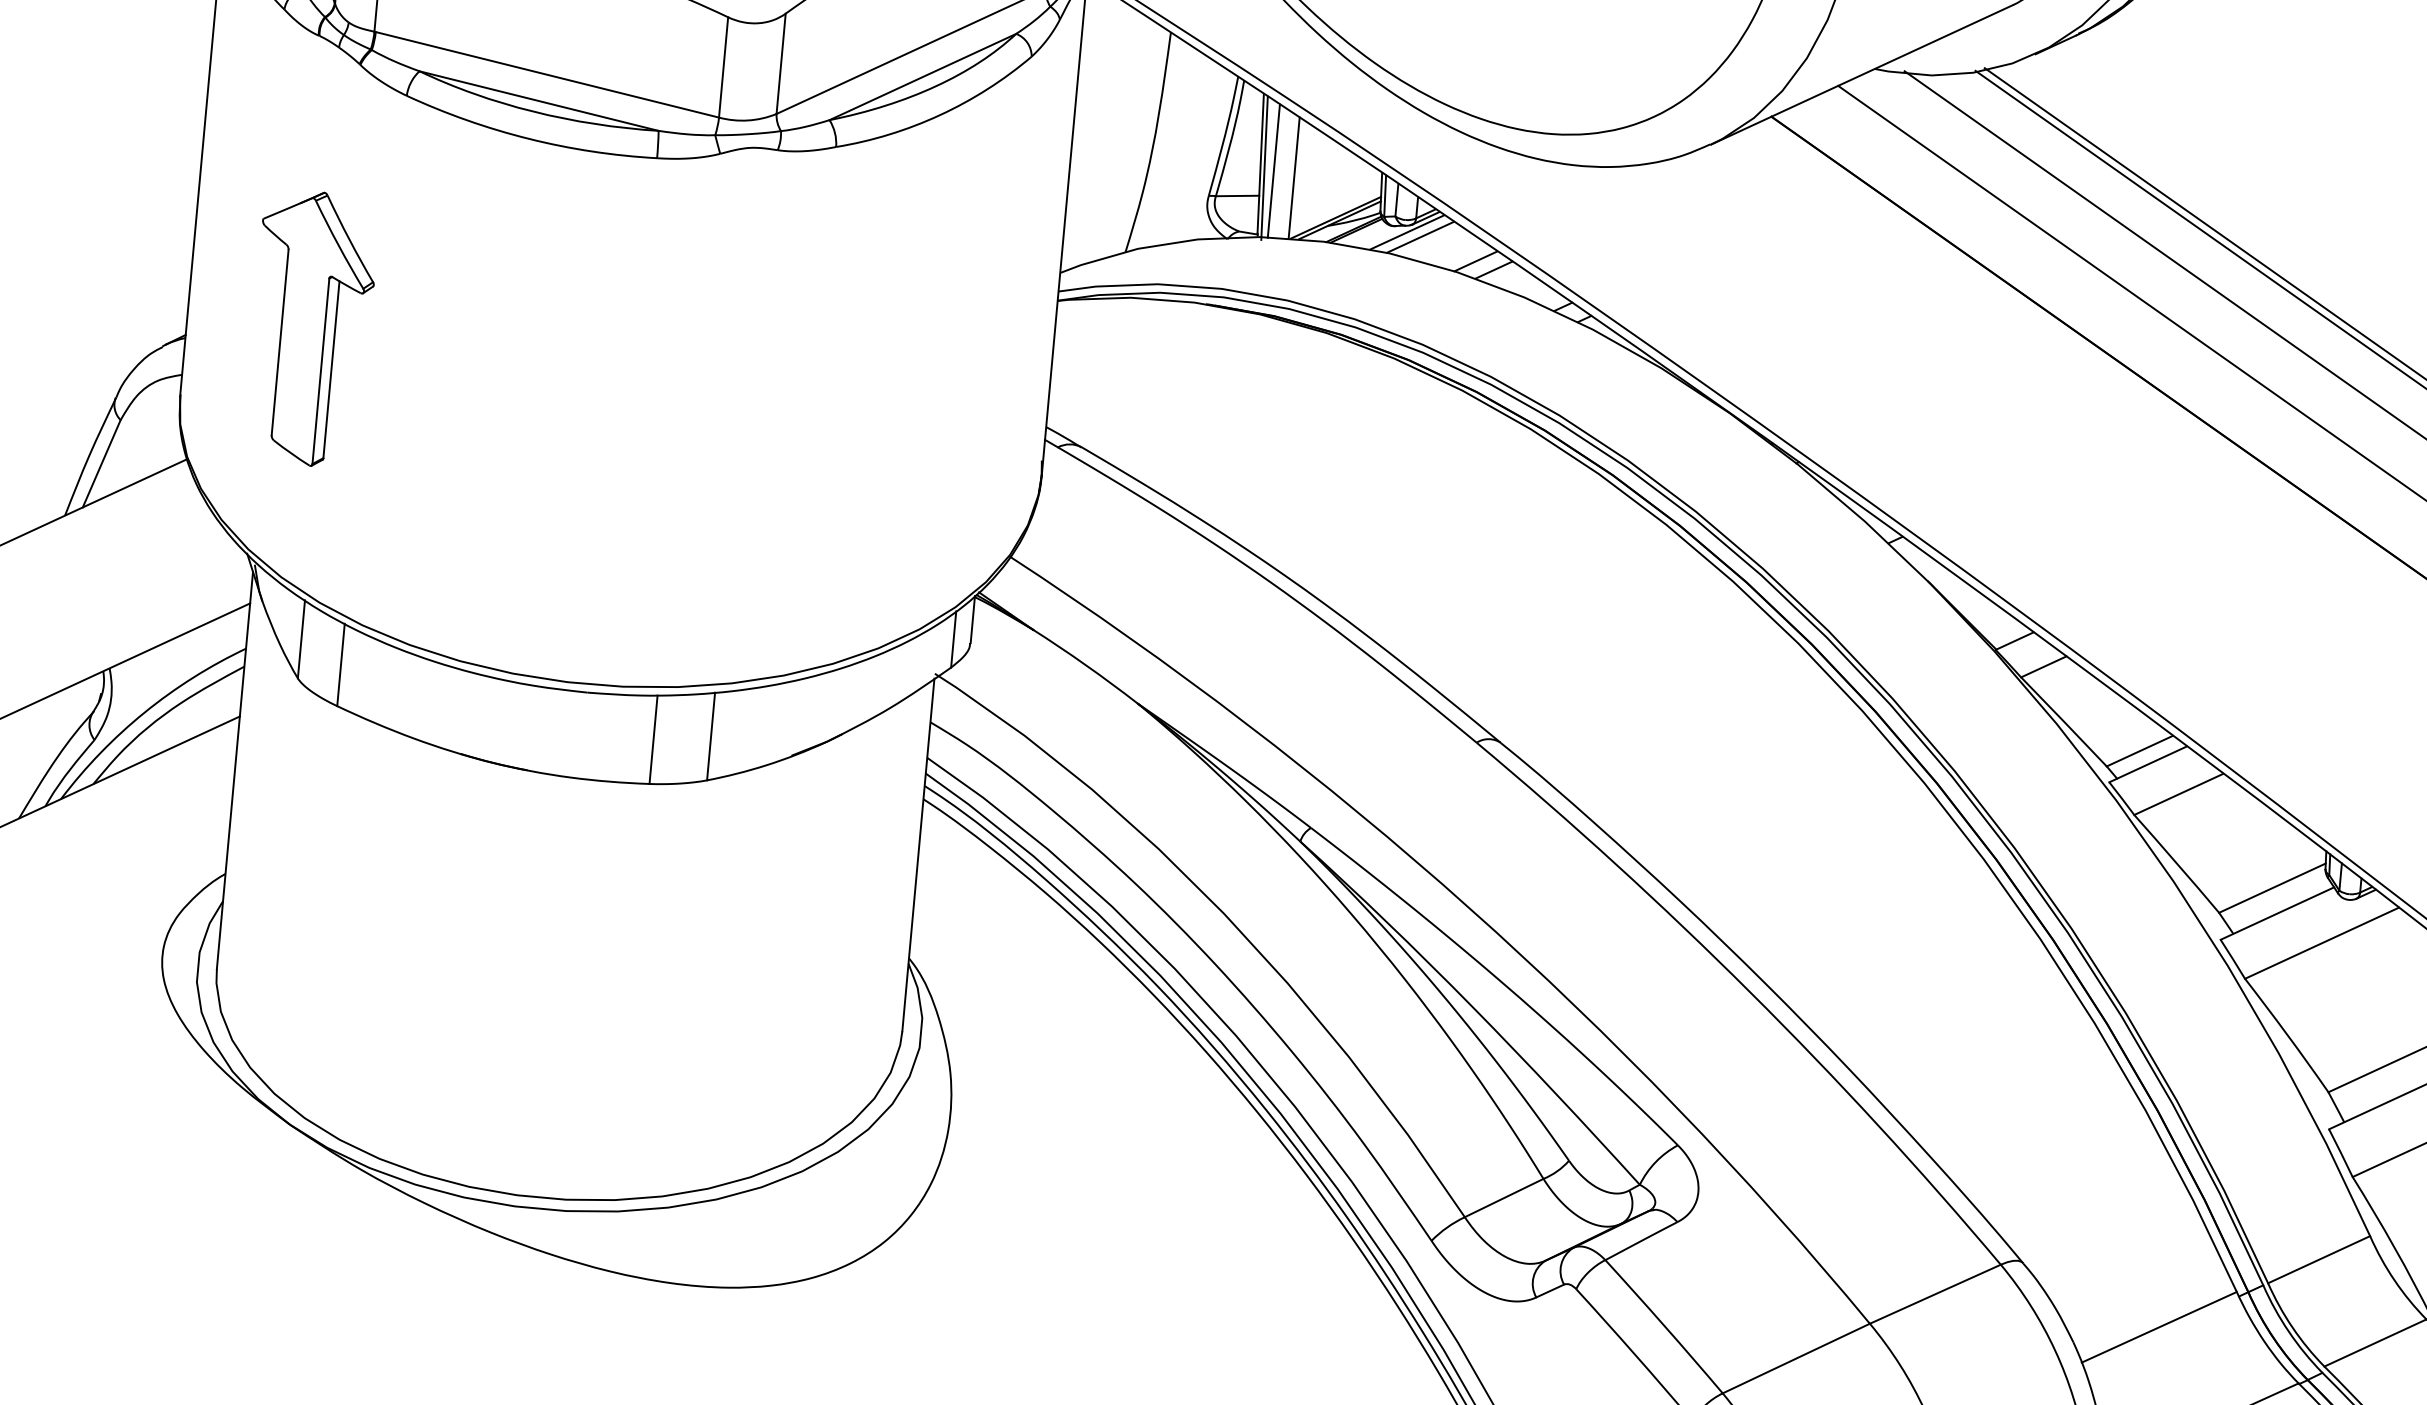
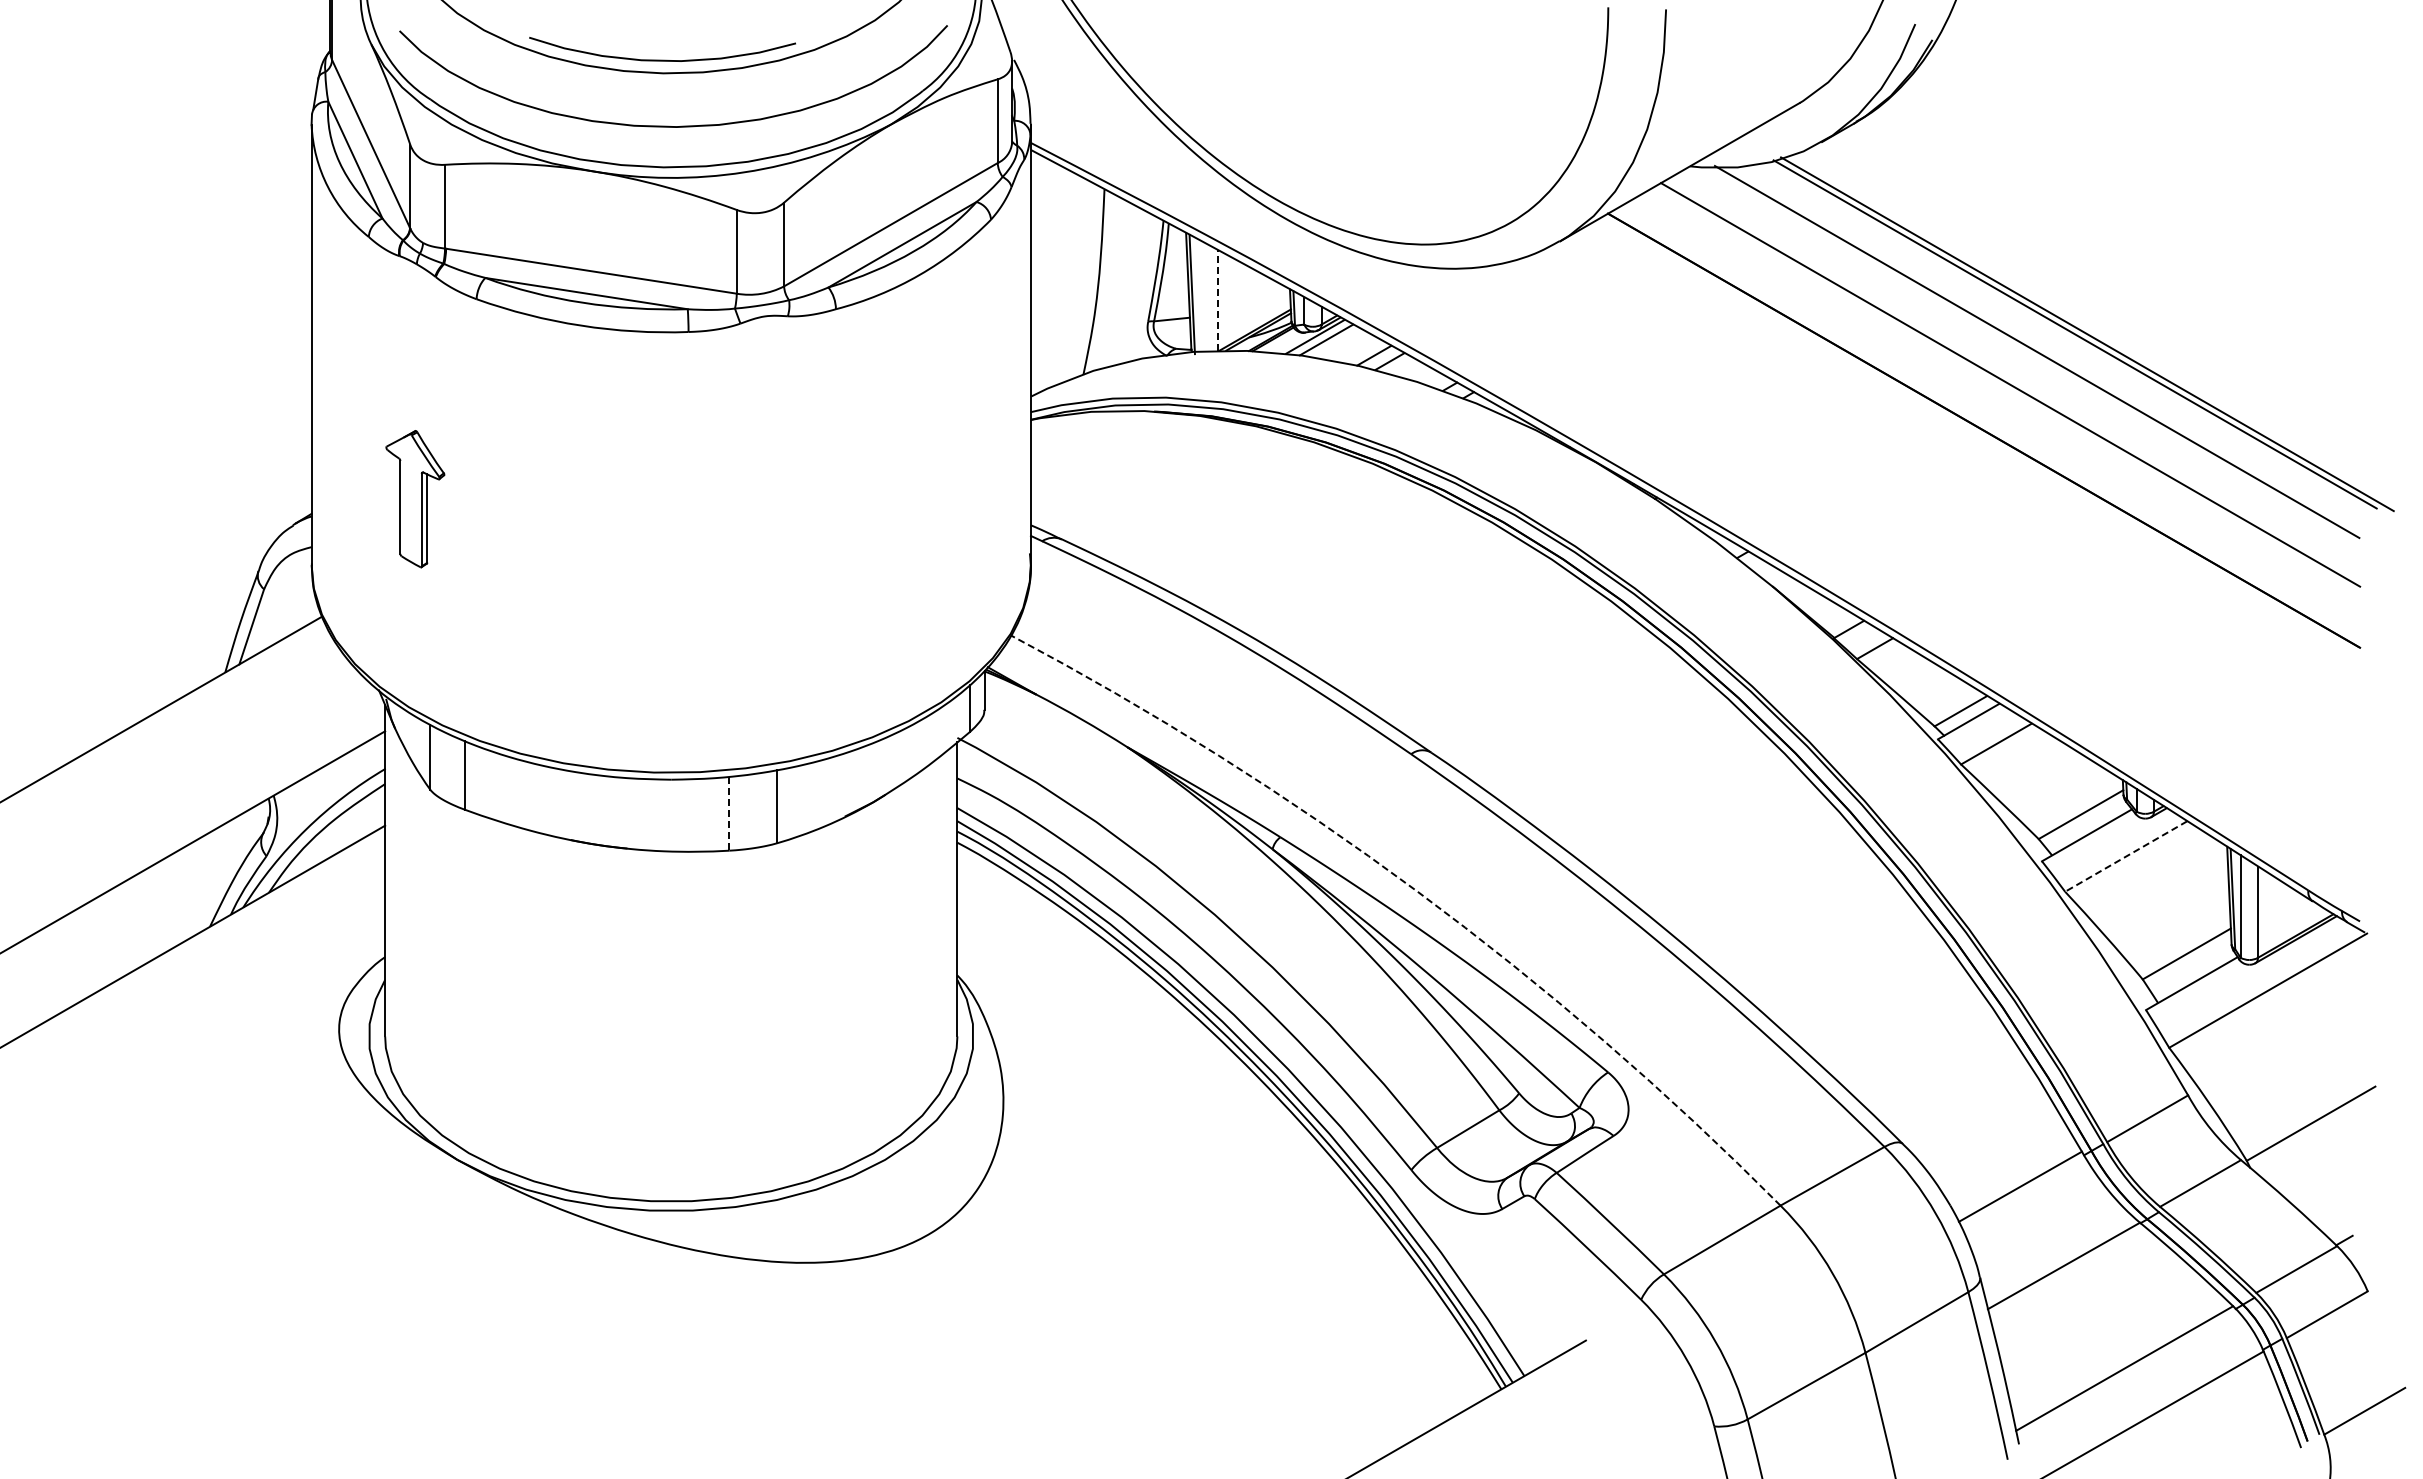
line: (1274, 170) -> (1200, 295), removed
line: (1294, 176) -> (1217, 299), solid -> dashed
part: (311, 327) -> (415, 498), size x0.6
line: (653, 739) -> (729, 813), solid -> dashed
arc: (1469, 907) -> (1417, 891), solid -> dashed
line: (2321, 943) -> (2125, 856), solid -> dashed

